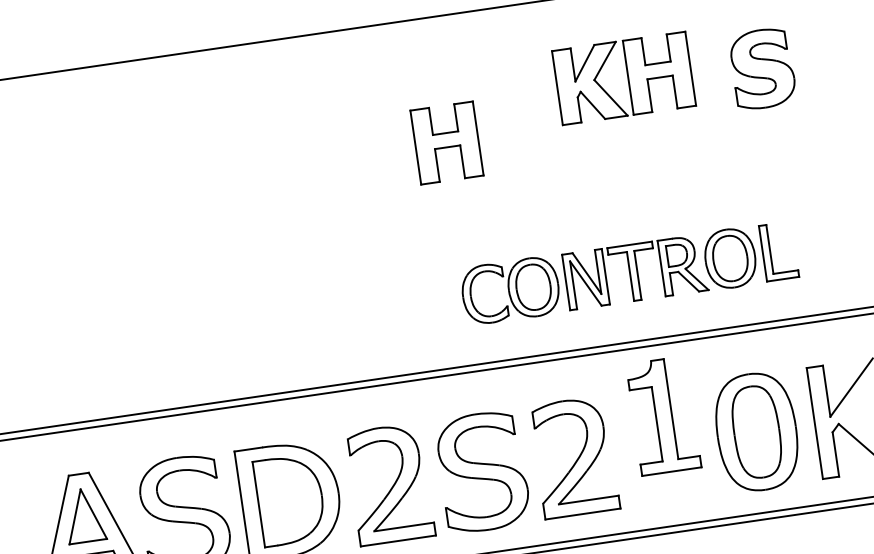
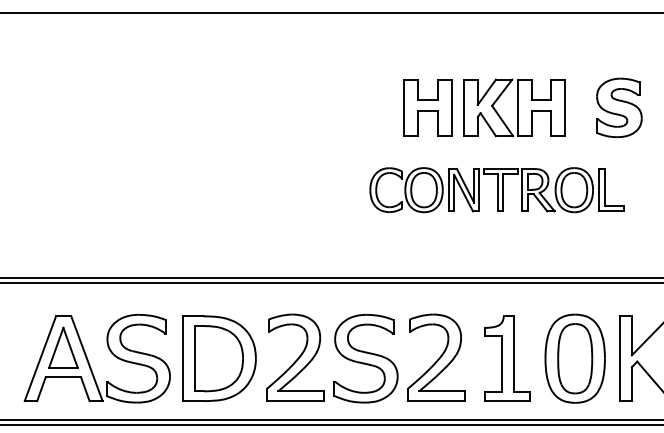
part: (763, 68) -> (619, 107), moved
part: (623, 77) -> (514, 107), moved
part: (446, 142) -> (427, 107), moved
part: (628, 273) -> (496, 190), moved
part: (663, 415) -> (507, 358), moved

